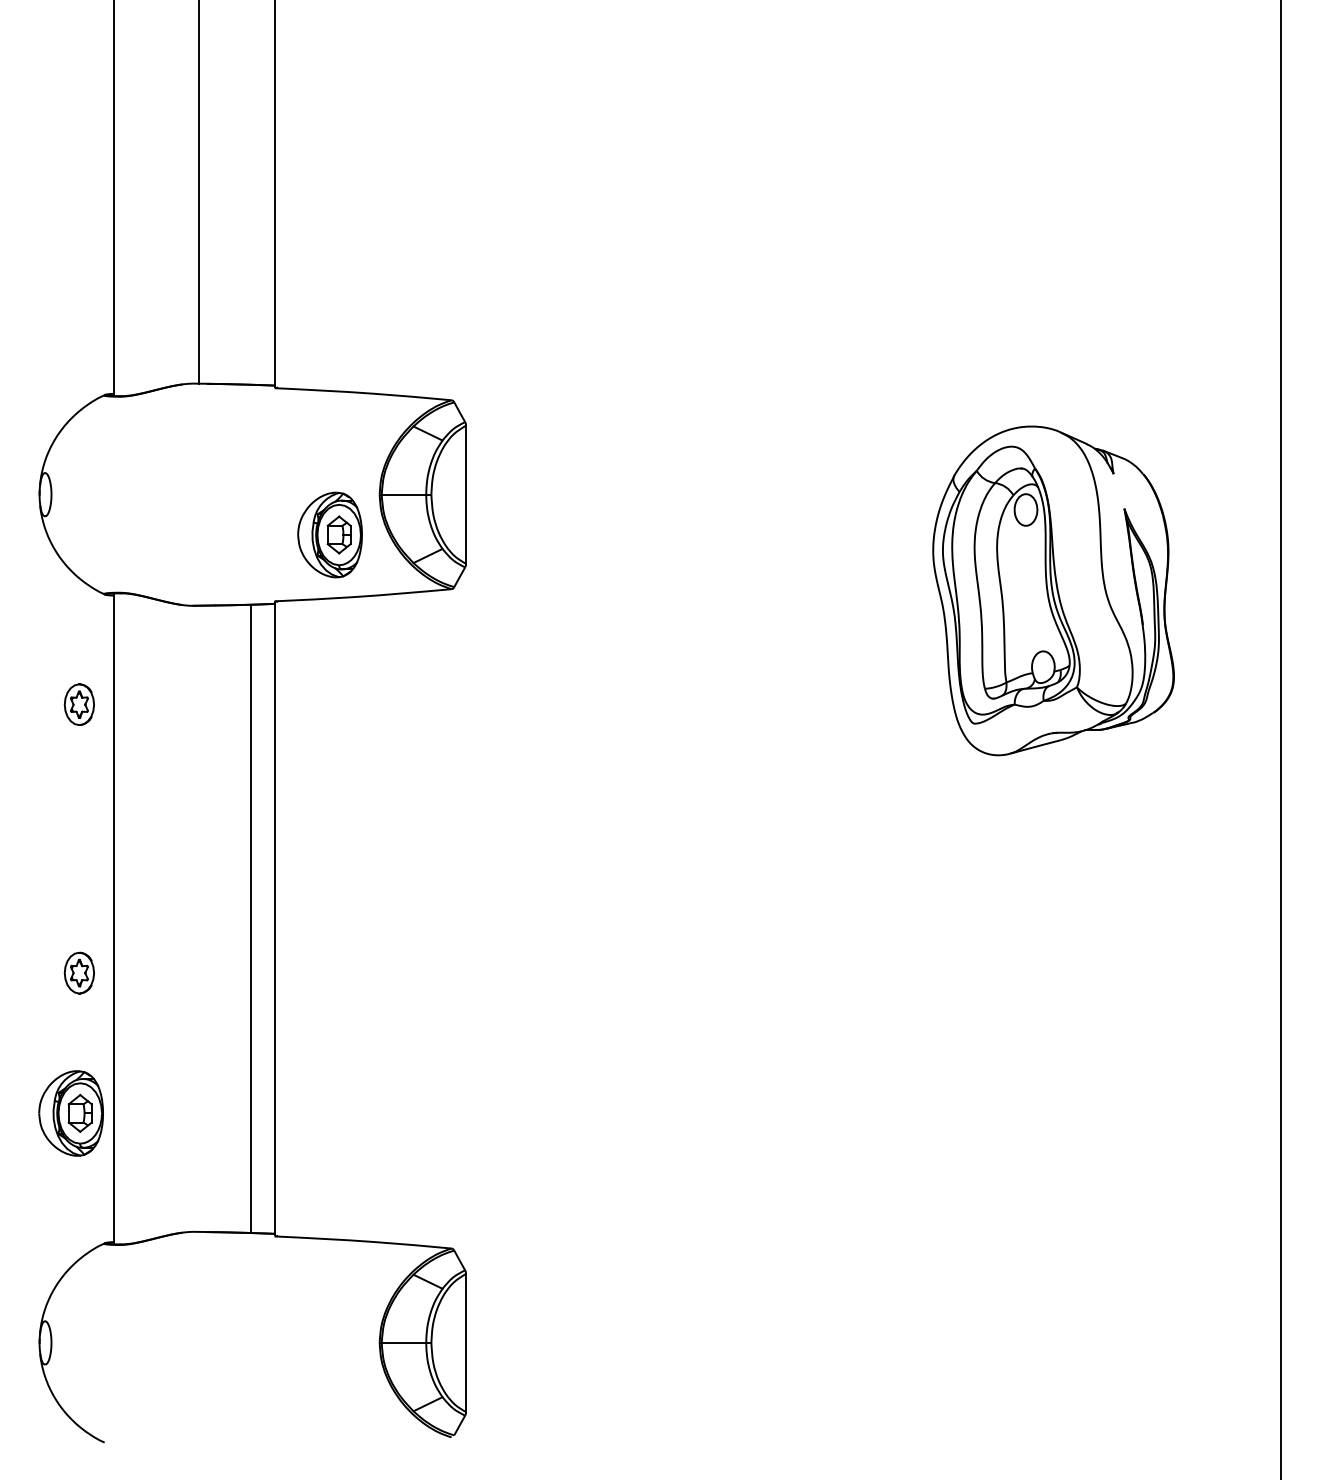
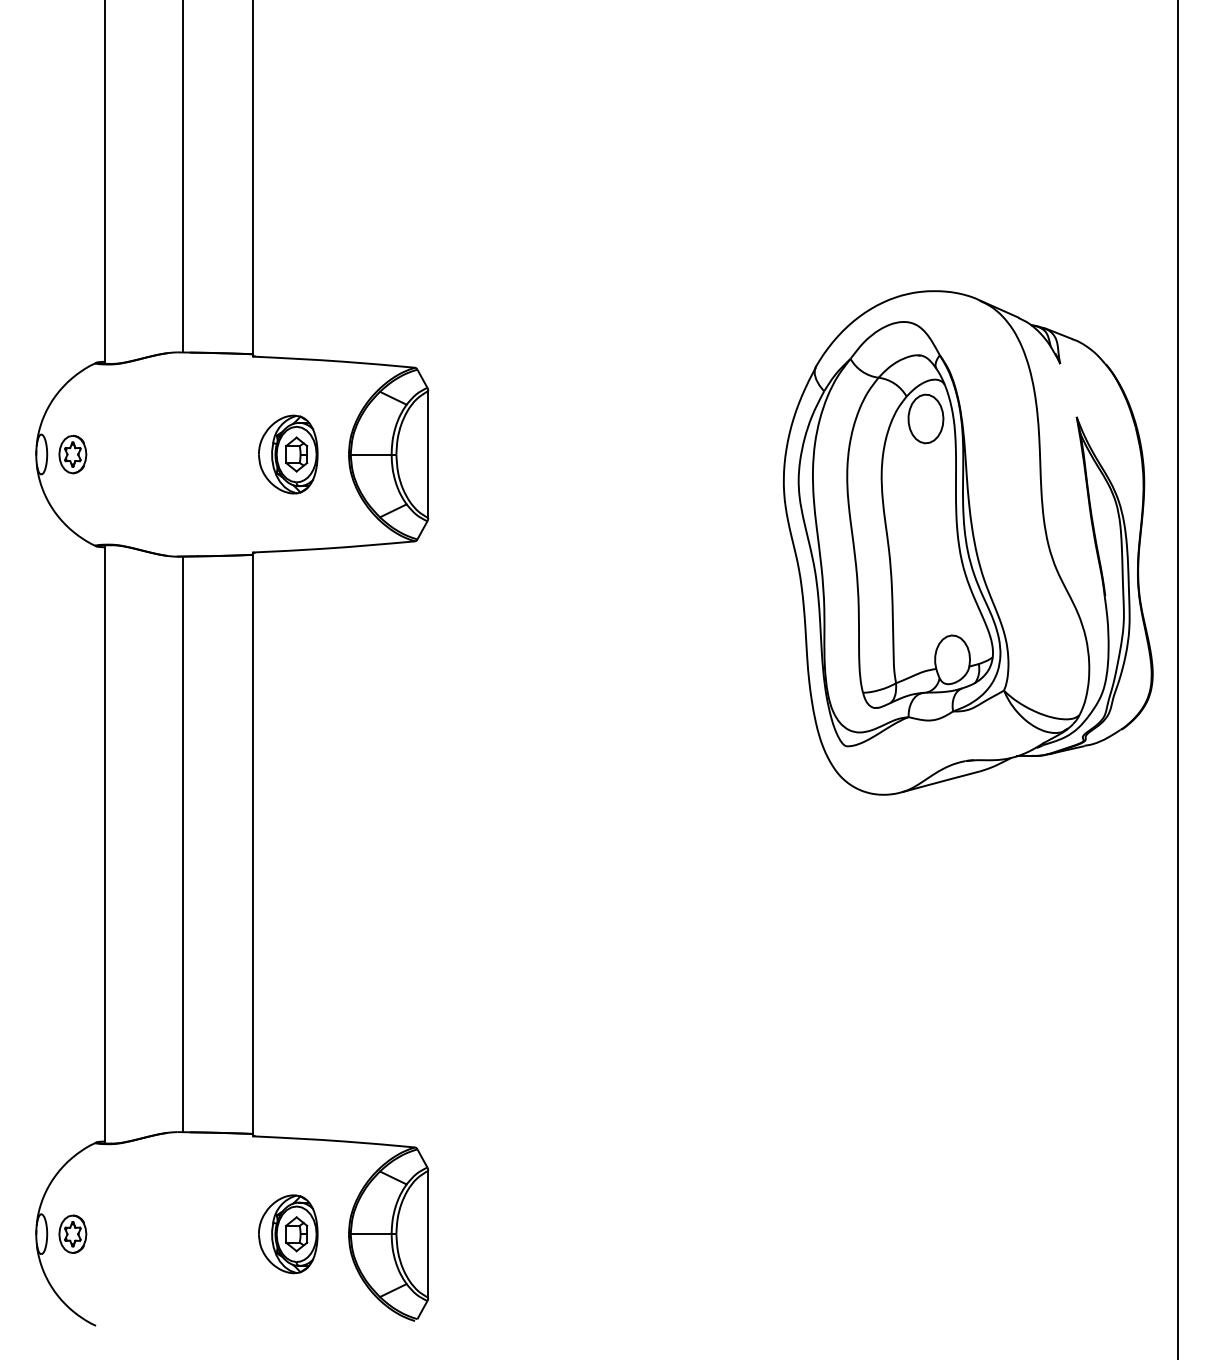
part: (330, 534) -> (288, 454), moved
part: (1053, 590) -> (968, 542), size x1.67
part: (79, 704) -> (72, 454), moved
line: (251, 918) -> (183, 844), moved
part: (79, 972) -> (72, 1233), moved
part: (71, 1113) -> (288, 1234), moved

